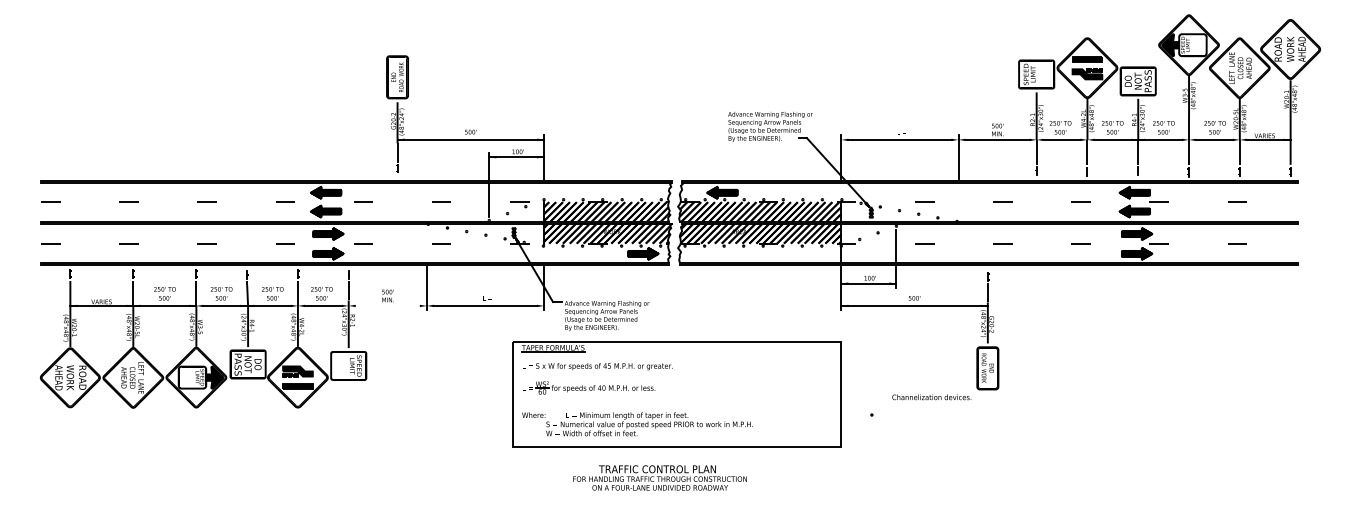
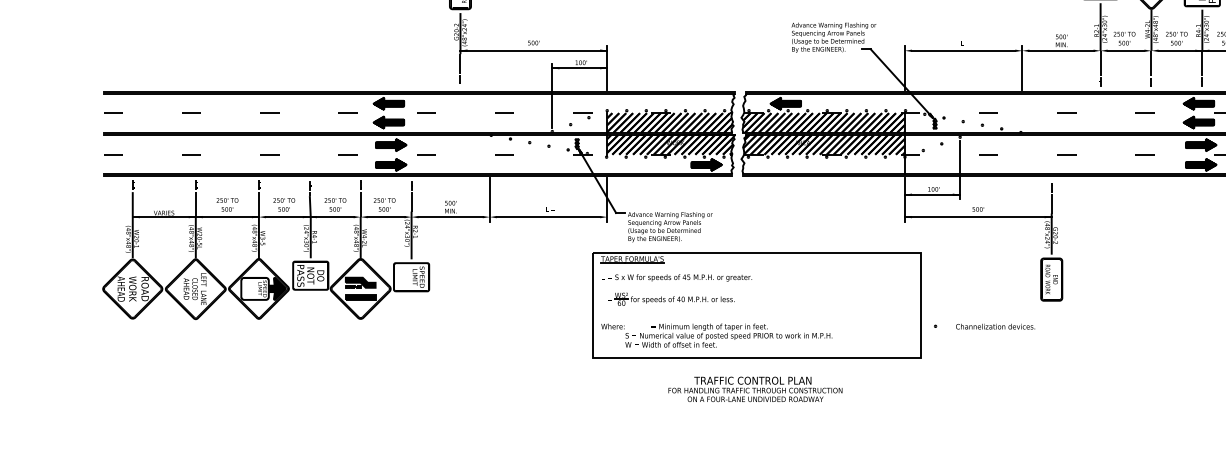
line: (387, 305) -> (450, 216), added
part: (676, 394) -> (755, 305), moved
text: (931, 397) -> (995, 326), moved
text: (659, 477) -> (754, 388), moved

